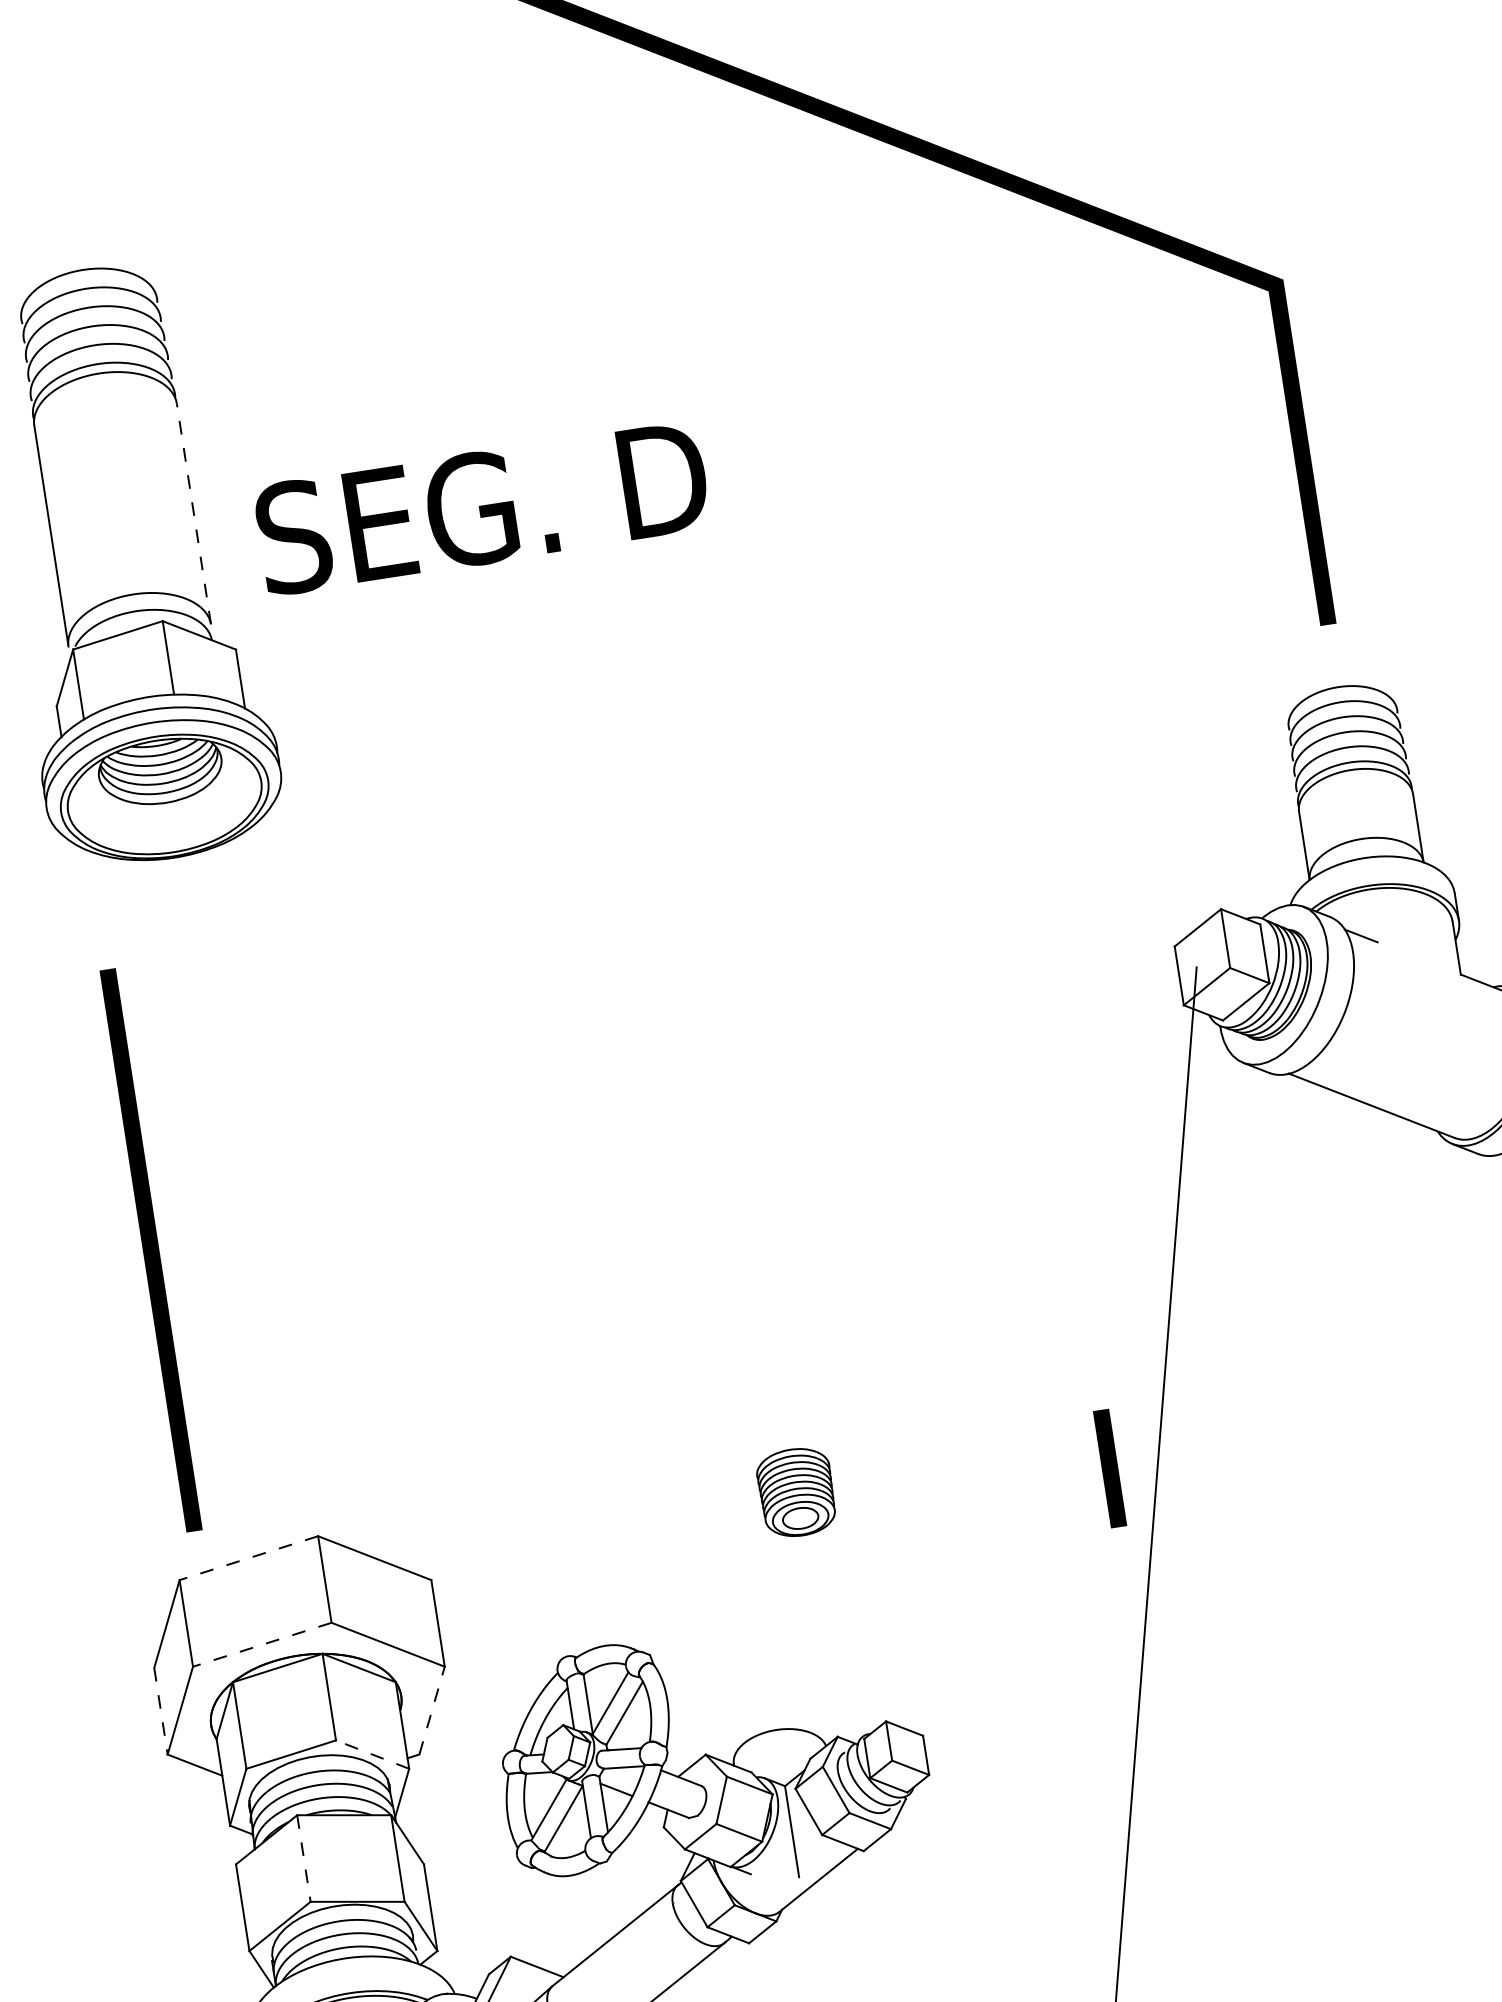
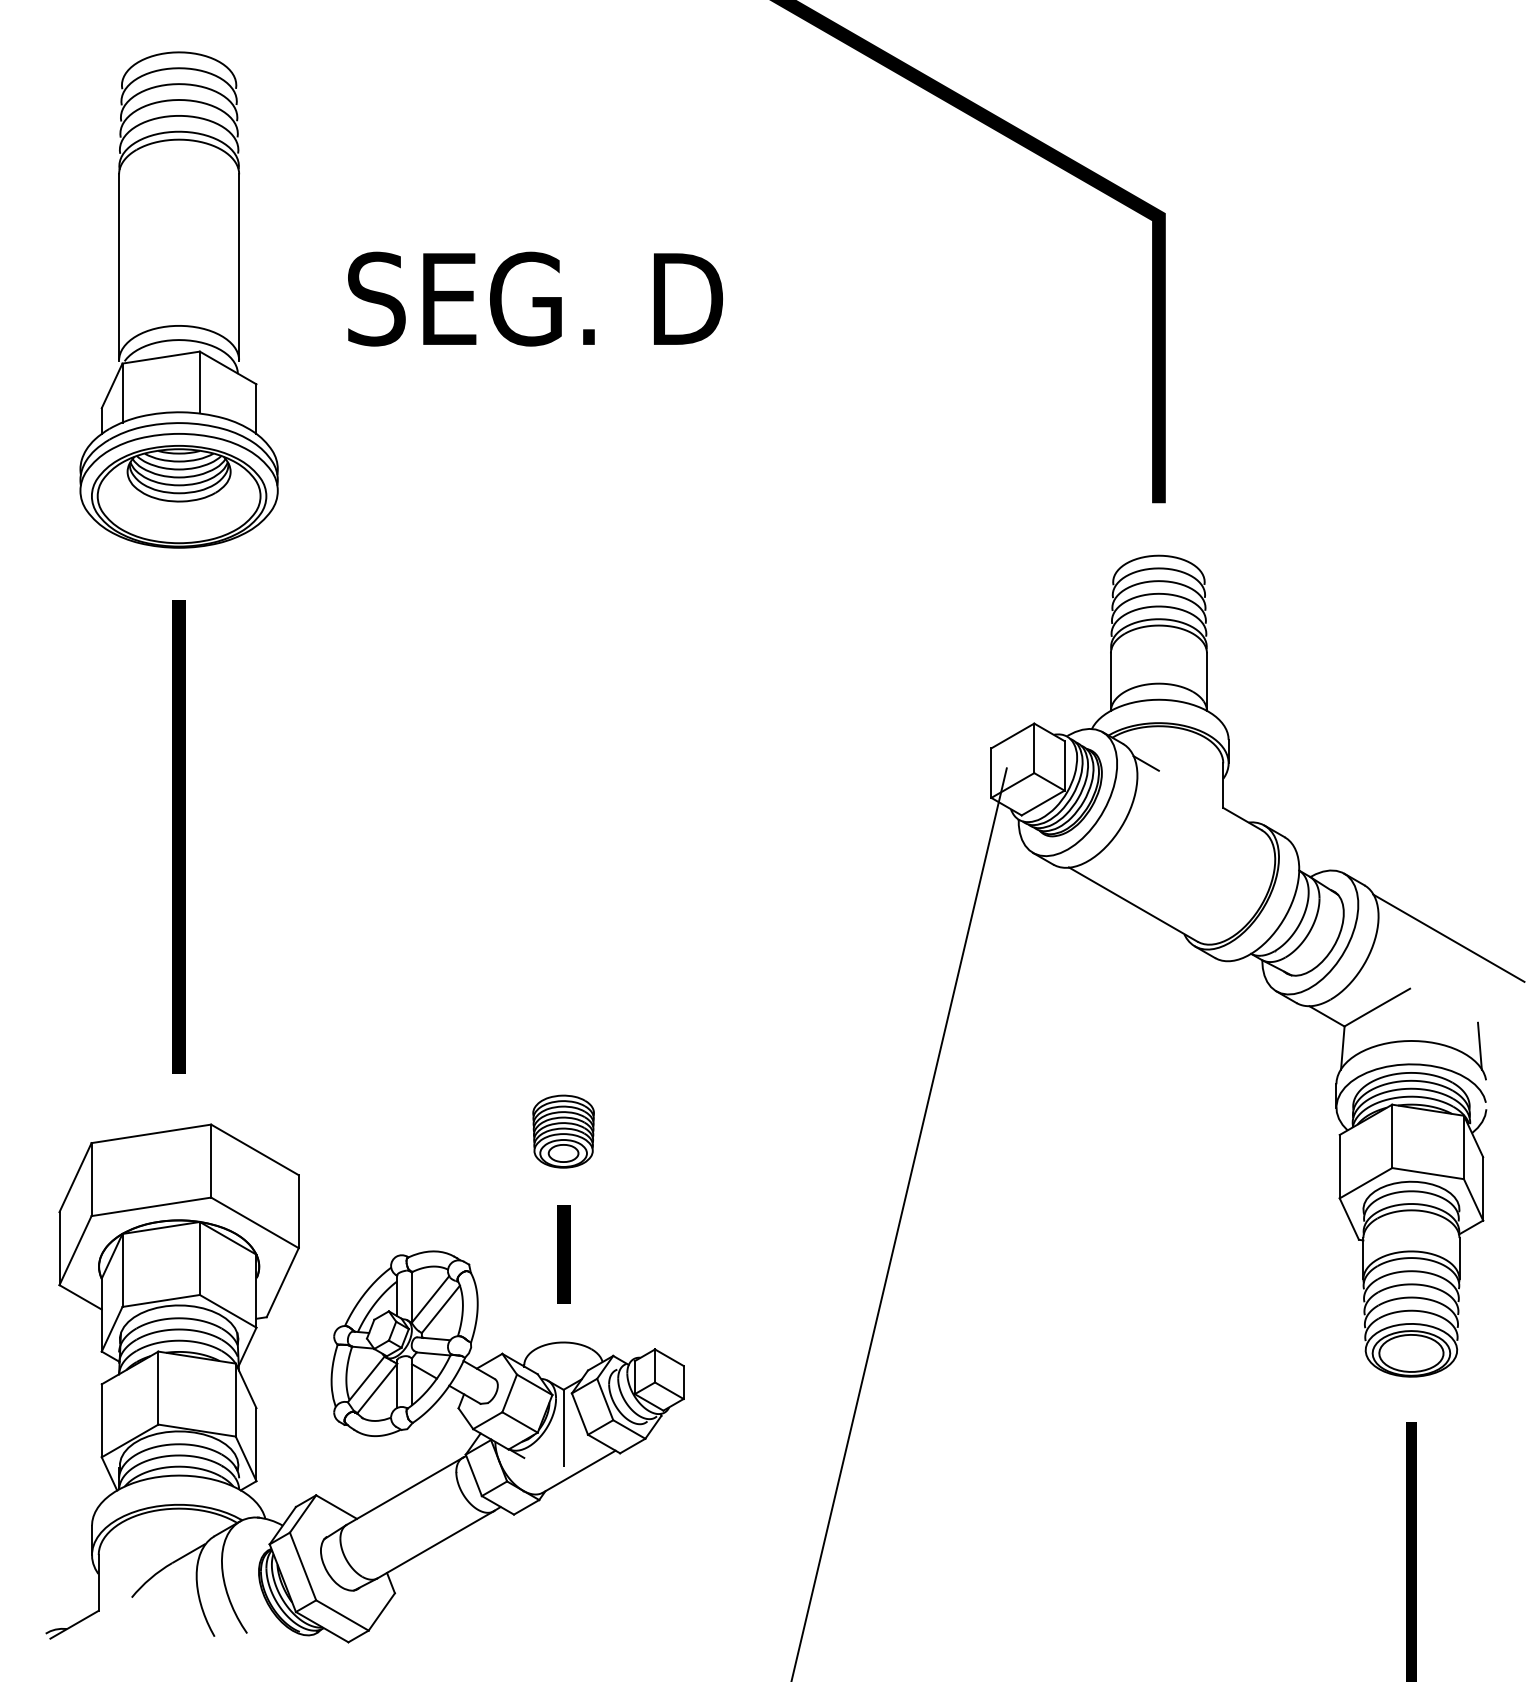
text: (482, 507) -> (535, 298), moved
line: (194, 512) -> (239, 266), dashed -> solid
line: (150, 1249) -> (178, 836), moved
line: (1109, 1468) -> (563, 1254), moved
part: (796, 1492) -> (563, 1131), moved
line: (248, 1557) -> (151, 1133), dashed -> solid
line: (262, 1644) -> (151, 1206), dashed -> solid
line: (431, 1710) -> (282, 1282), dashed -> solid
line: (161, 1712) -> (59, 1249), dashed -> solid
line: (373, 1754) -> (228, 1311), dashed -> solid
line: (304, 1858) -> (158, 1388), dashed -> solid

